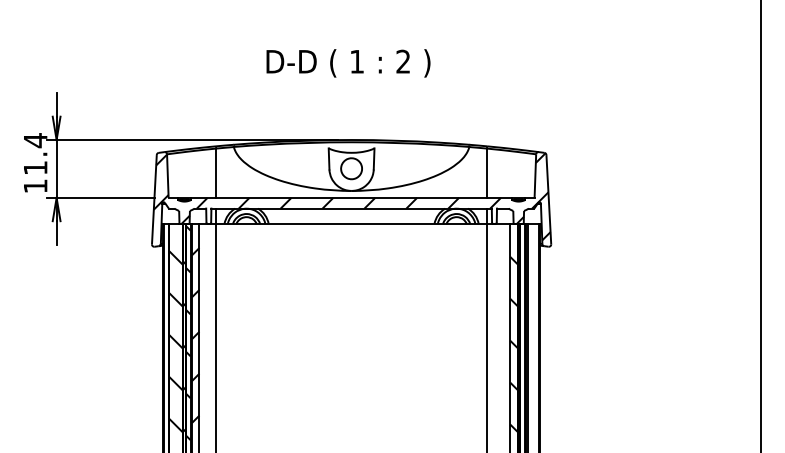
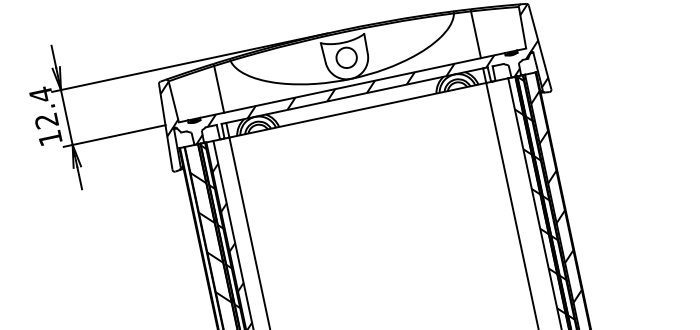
text: (35, 167) -> (46, 120), 11.4 -> 12.4
hatch: (522, 331) -> (541, 177), added
hatch: (532, 332) -> (551, 176), added

